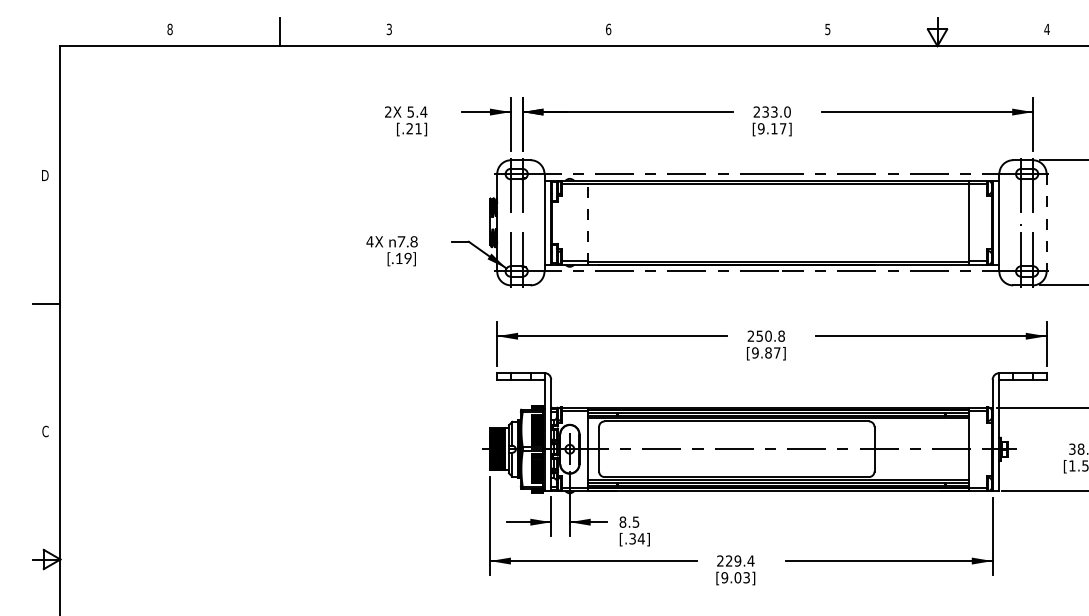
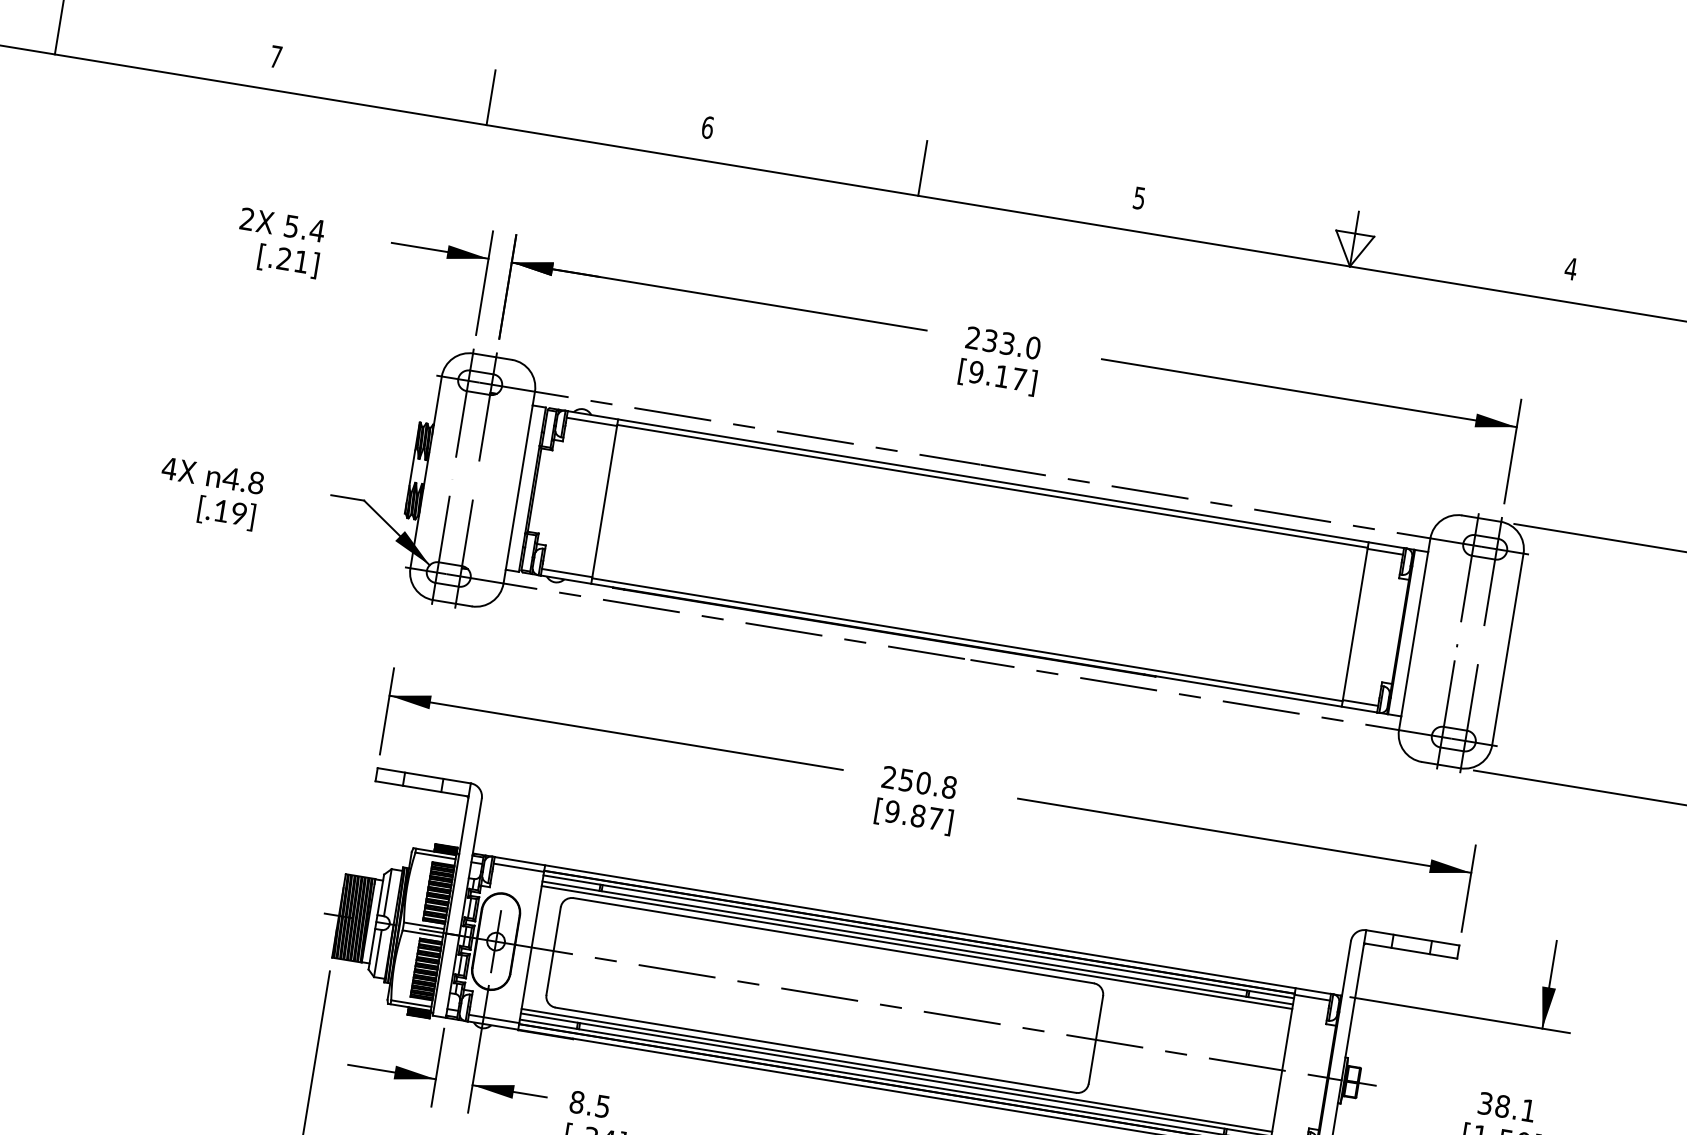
text: (388, 29) -> (274, 56), 3 -> 7
line: (498, 32) -> (489, 98), added
line: (718, 32) -> (923, 169), added
line: (587, 222) -> (603, 500), dashed -> solid
line: (1046, 222) -> (1507, 648), dashed -> solid
text: (401, 241) -> (231, 478), 7.8 -> 4.8

